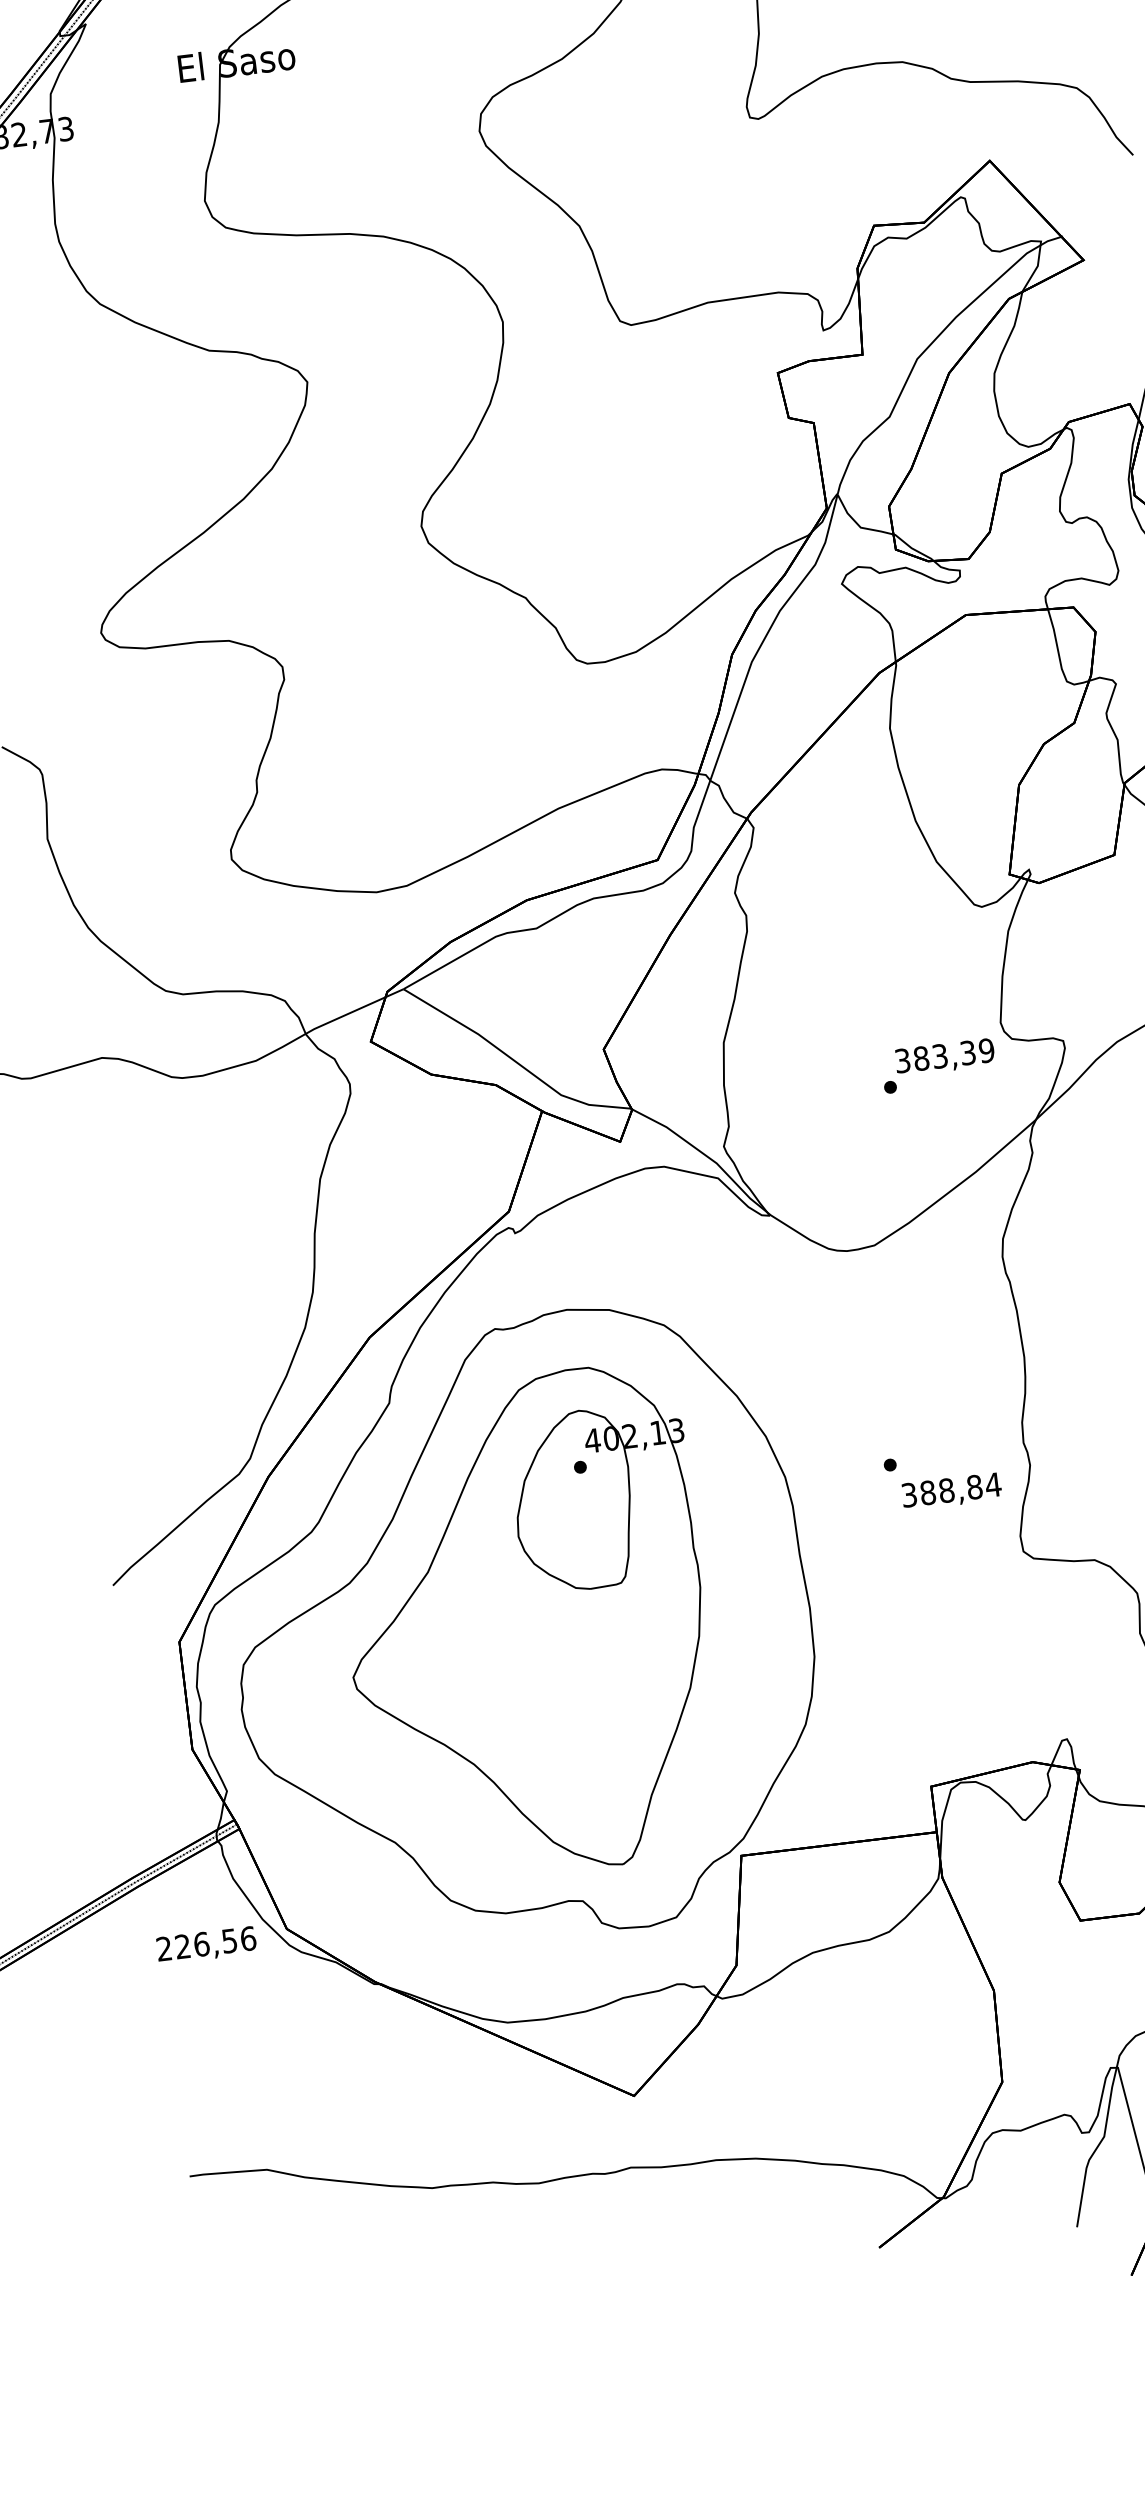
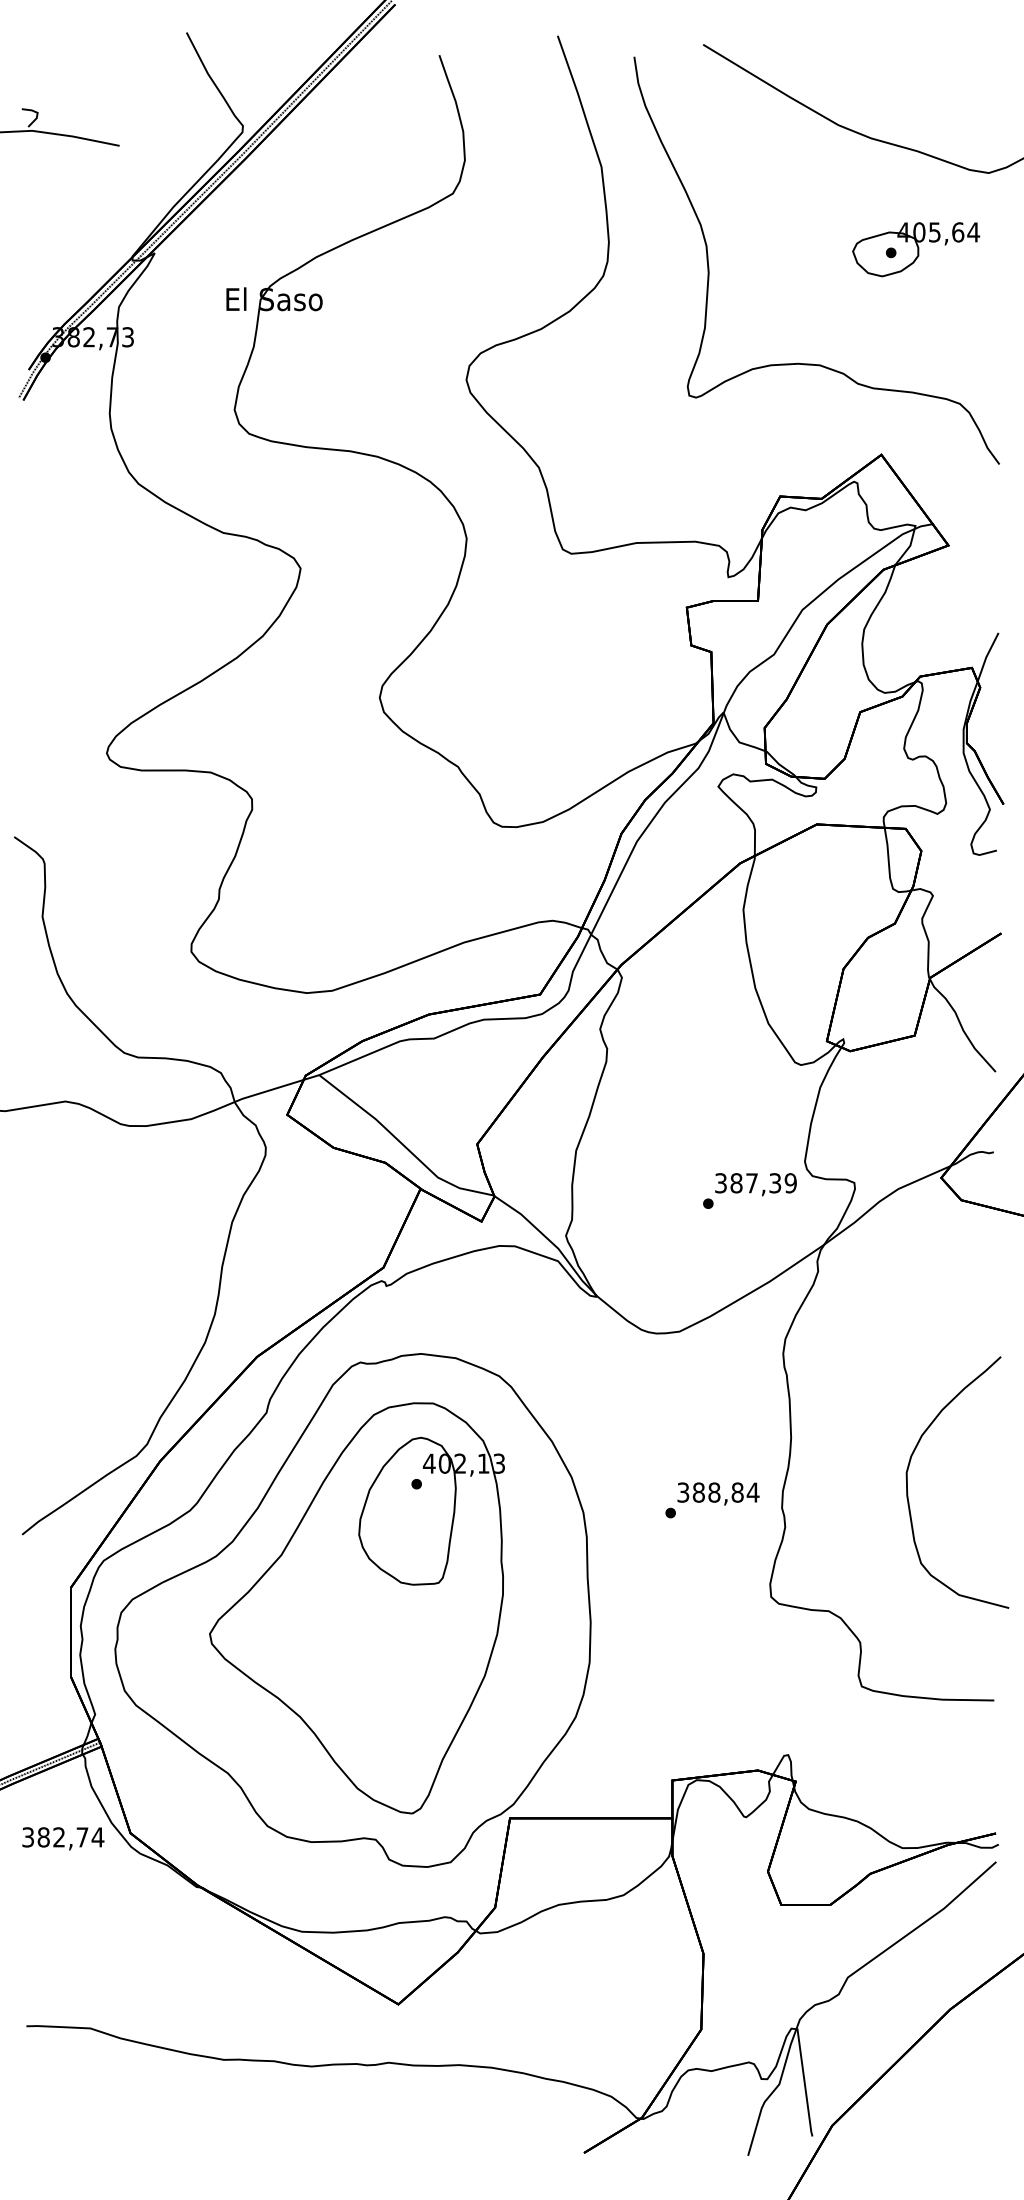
text: (939, 1056) -> (751, 1183), 383,39 -> 387,39
text: (951, 1491) -> (718, 1493), moved
text: (206, 1943) -> (63, 1837), 226,56 -> 382,74

